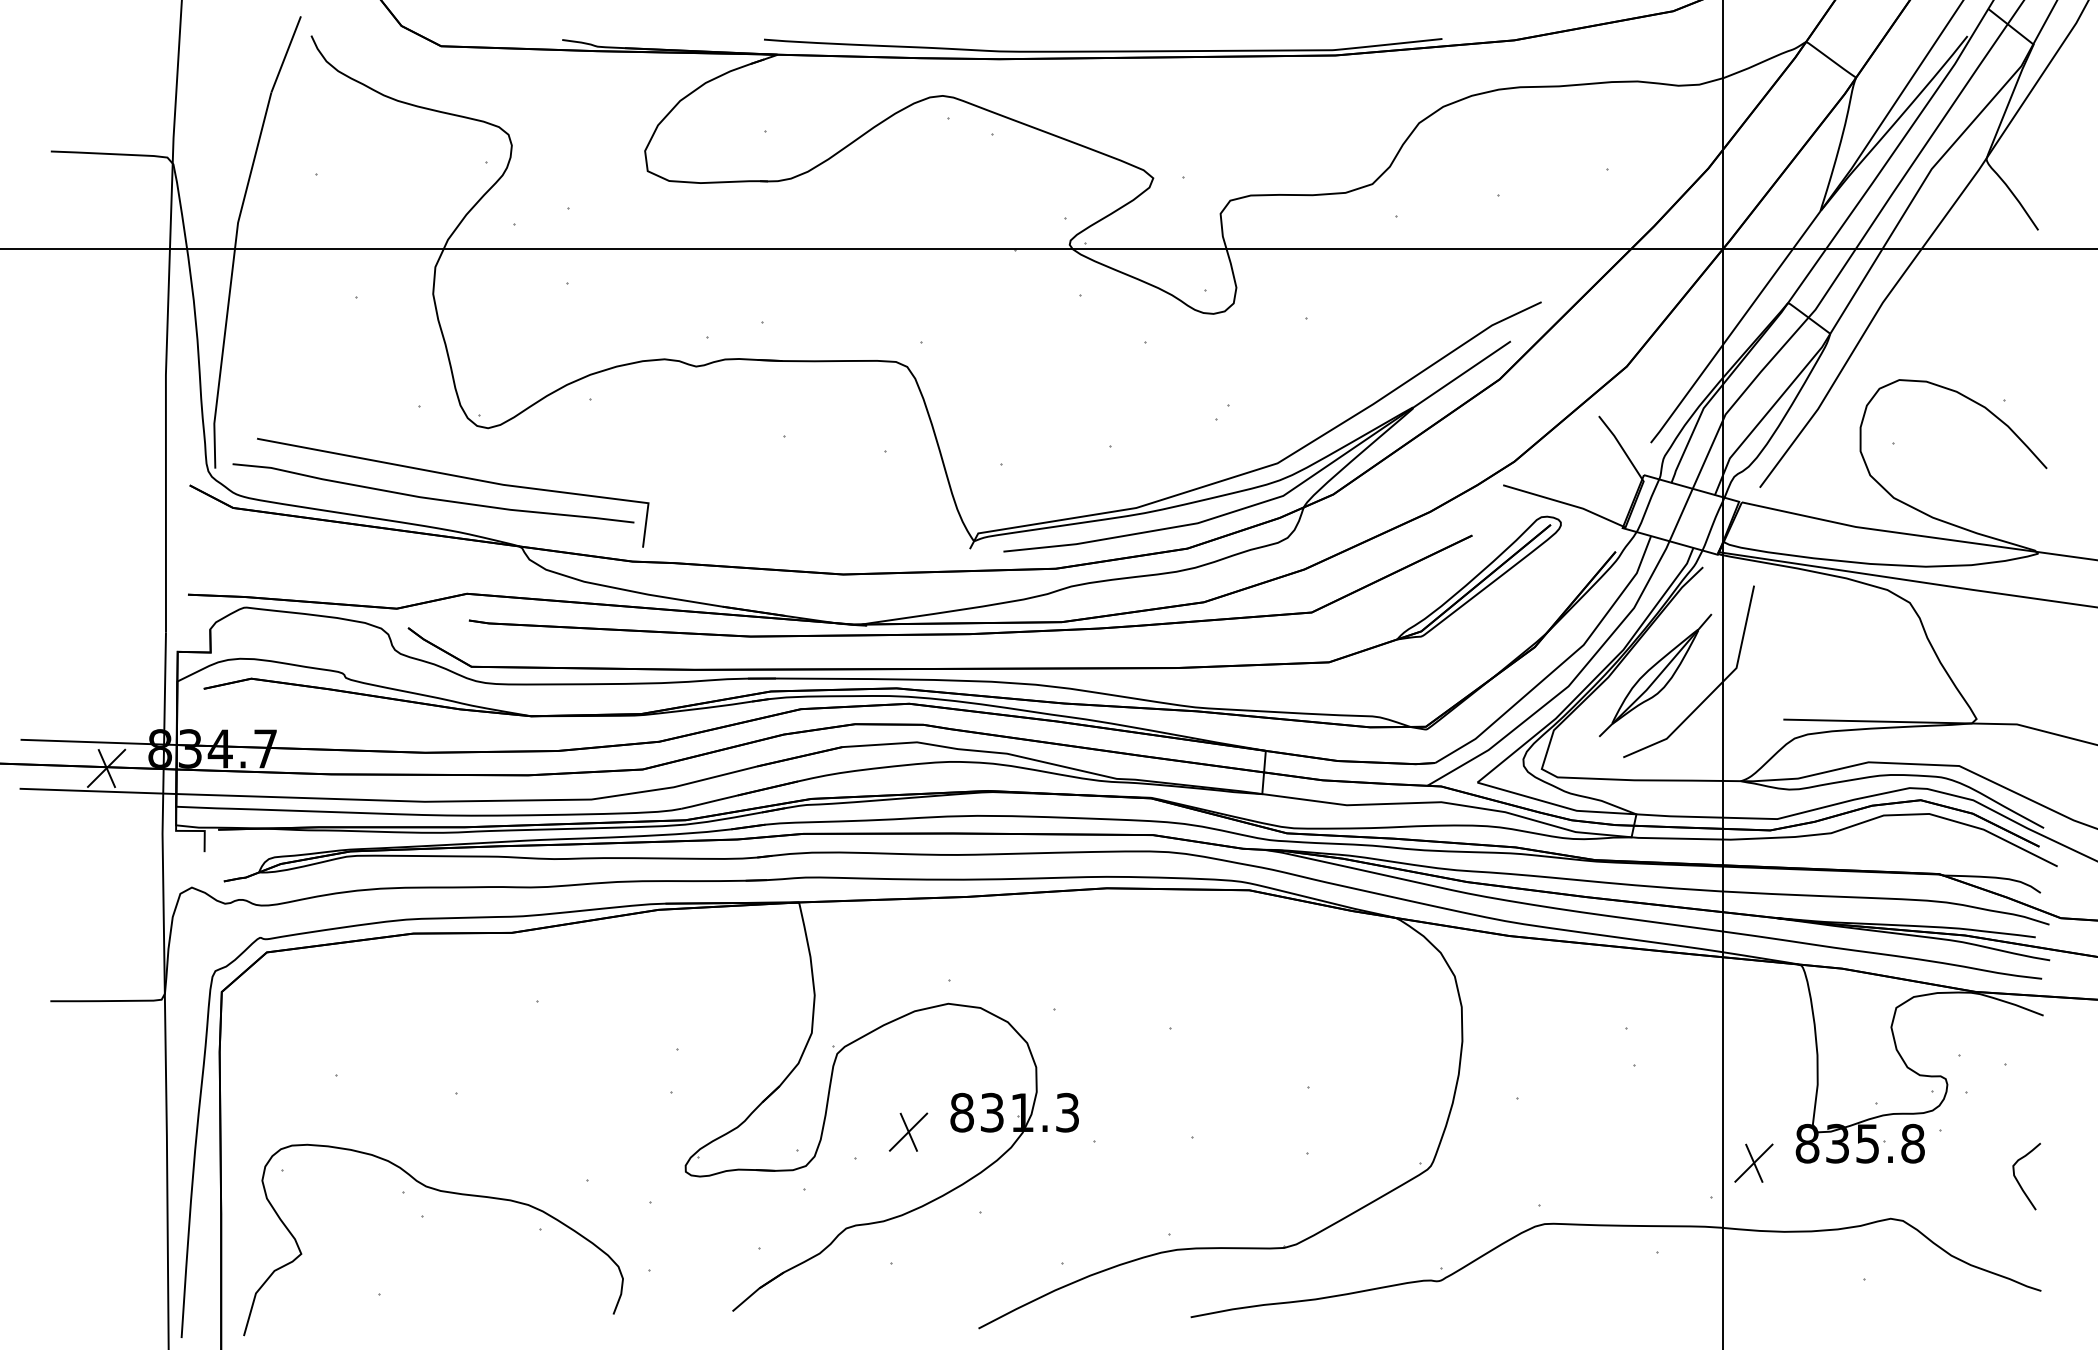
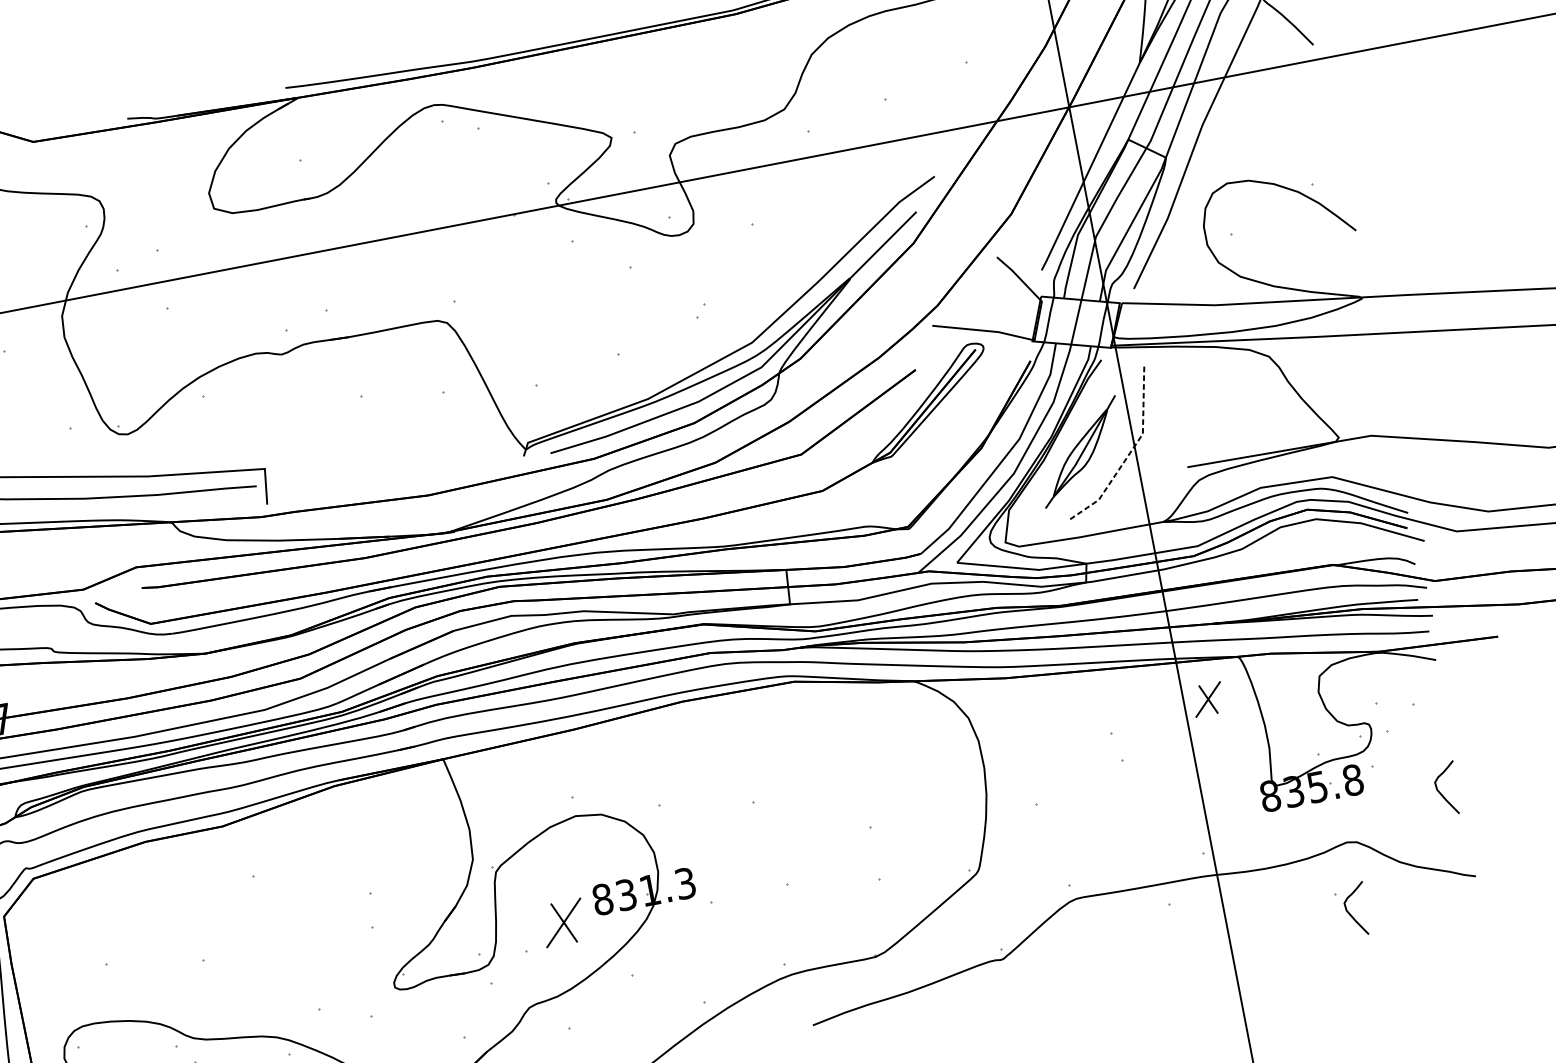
line: (1714, 690) -> (1129, 454), solid -> dashed
part: (908, 1131) -> (563, 922), size x1.4
part: (1753, 1162) -> (1207, 699), moved
curve: (1878, 1307) -> (1350, 913), added

